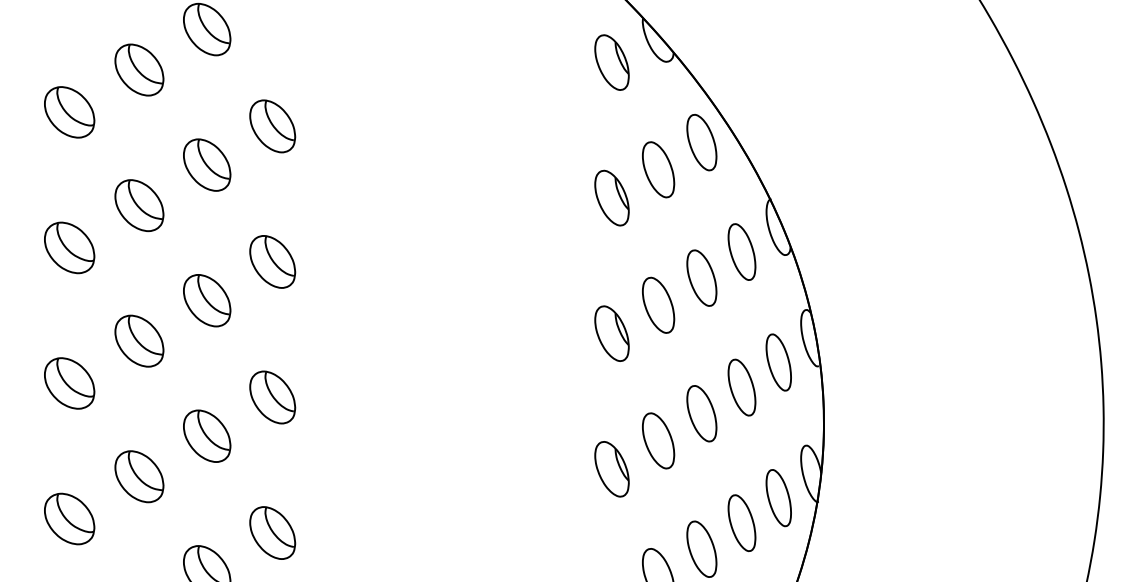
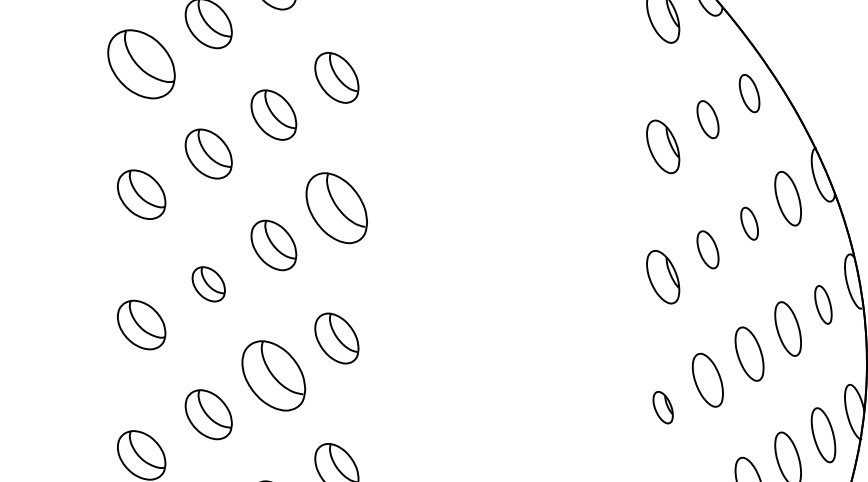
part: (69, 112) -> (141, 64), size x1.4
part: (701, 142) -> (749, 93), size x0.7
part: (658, 169) -> (707, 119), size x0.7
part: (272, 261) -> (336, 207), size x1.4
part: (701, 277) -> (749, 223), size x0.6
part: (658, 304) -> (707, 249), size x0.7
part: (139, 340) -> (208, 283), size x0.7
part: (778, 362) -> (823, 304), size x0.7
part: (207, 435) -> (274, 375), size x1.4
part: (611, 469) -> (662, 407), size x0.6

